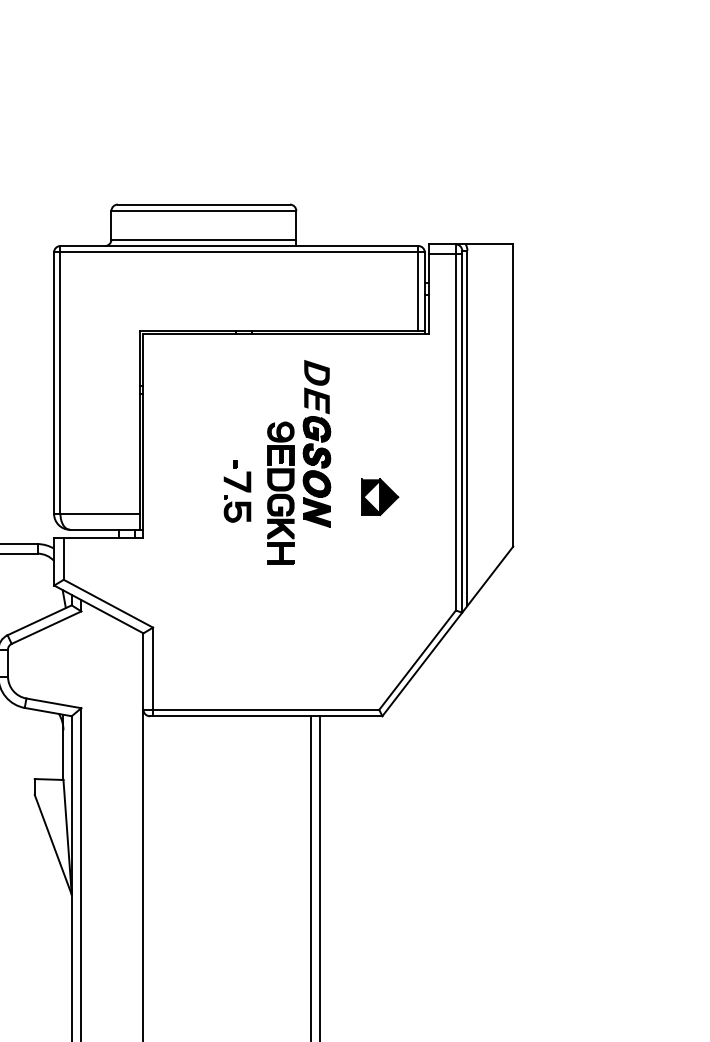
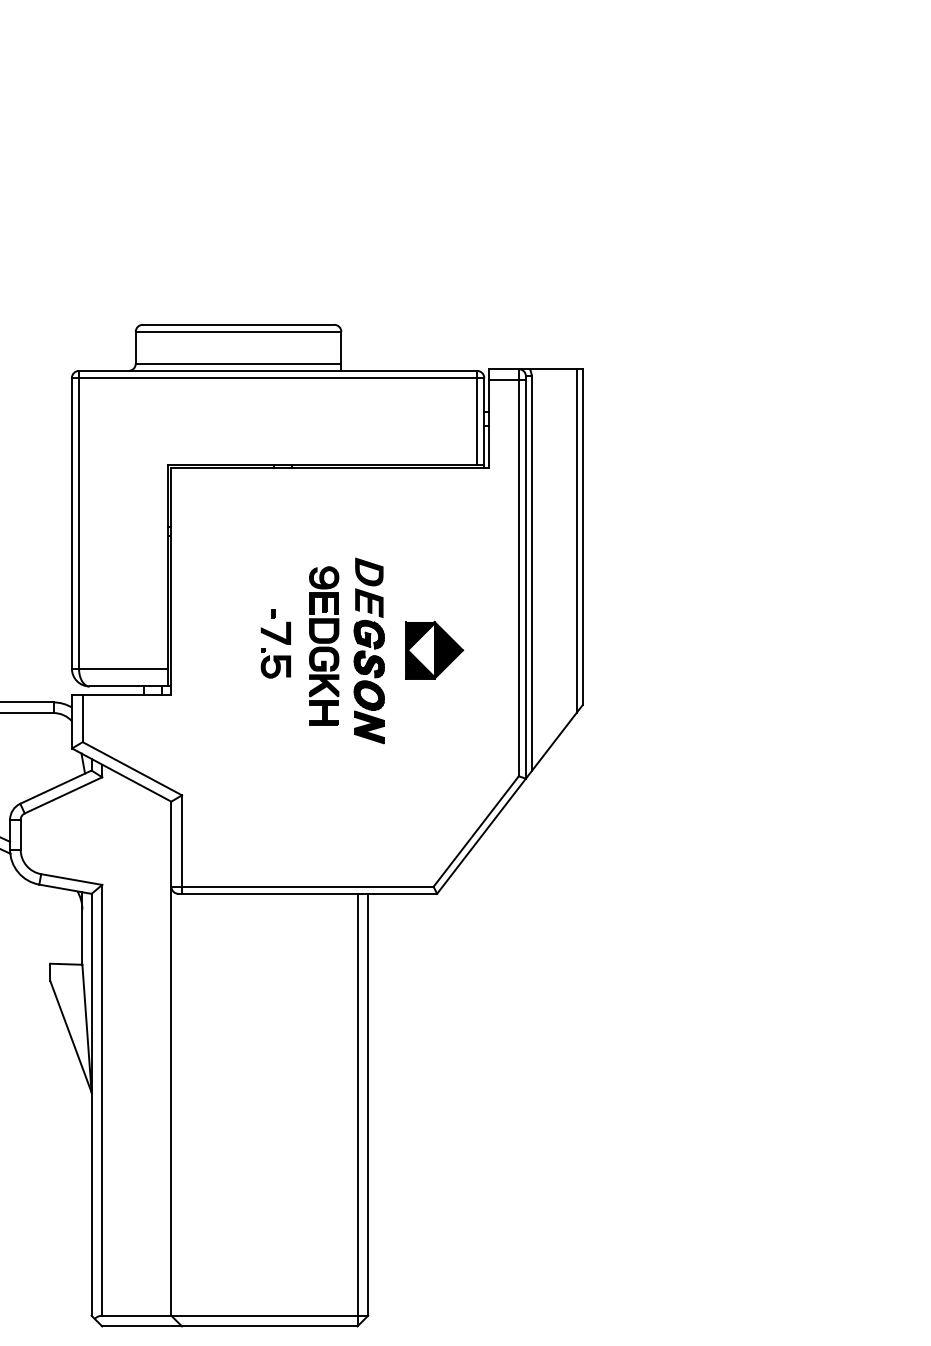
line: (507, 398) -> (576, 540), added
part: (316, 443) -> (368, 650), moved
part: (380, 496) -> (434, 649), size x1.43

